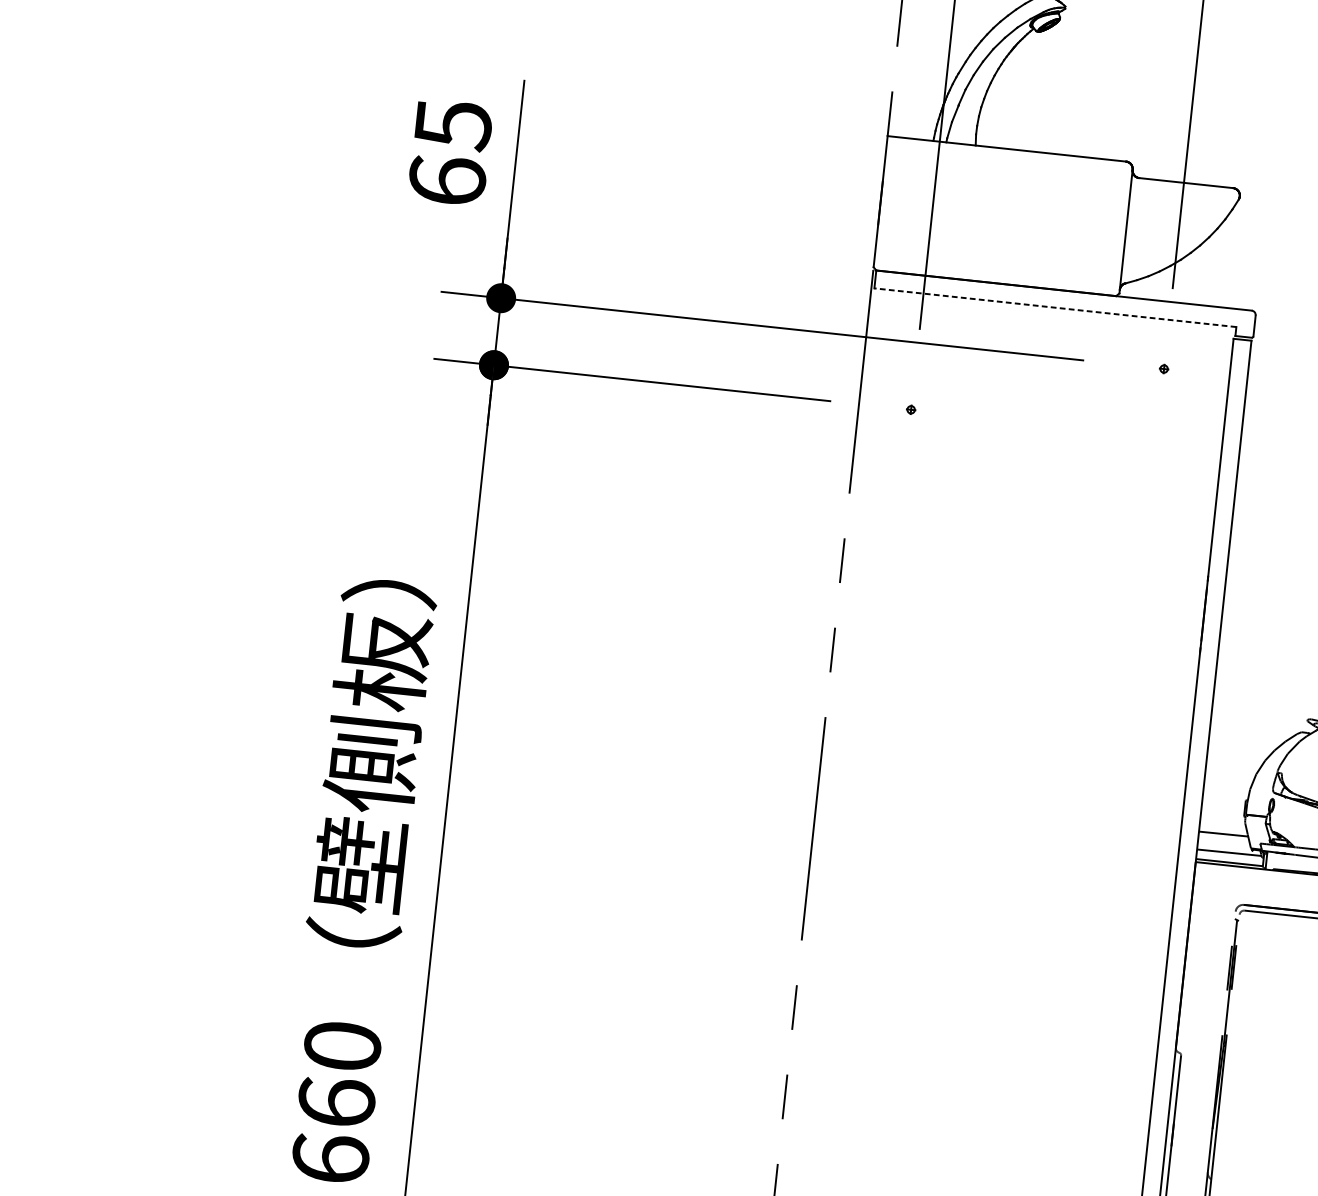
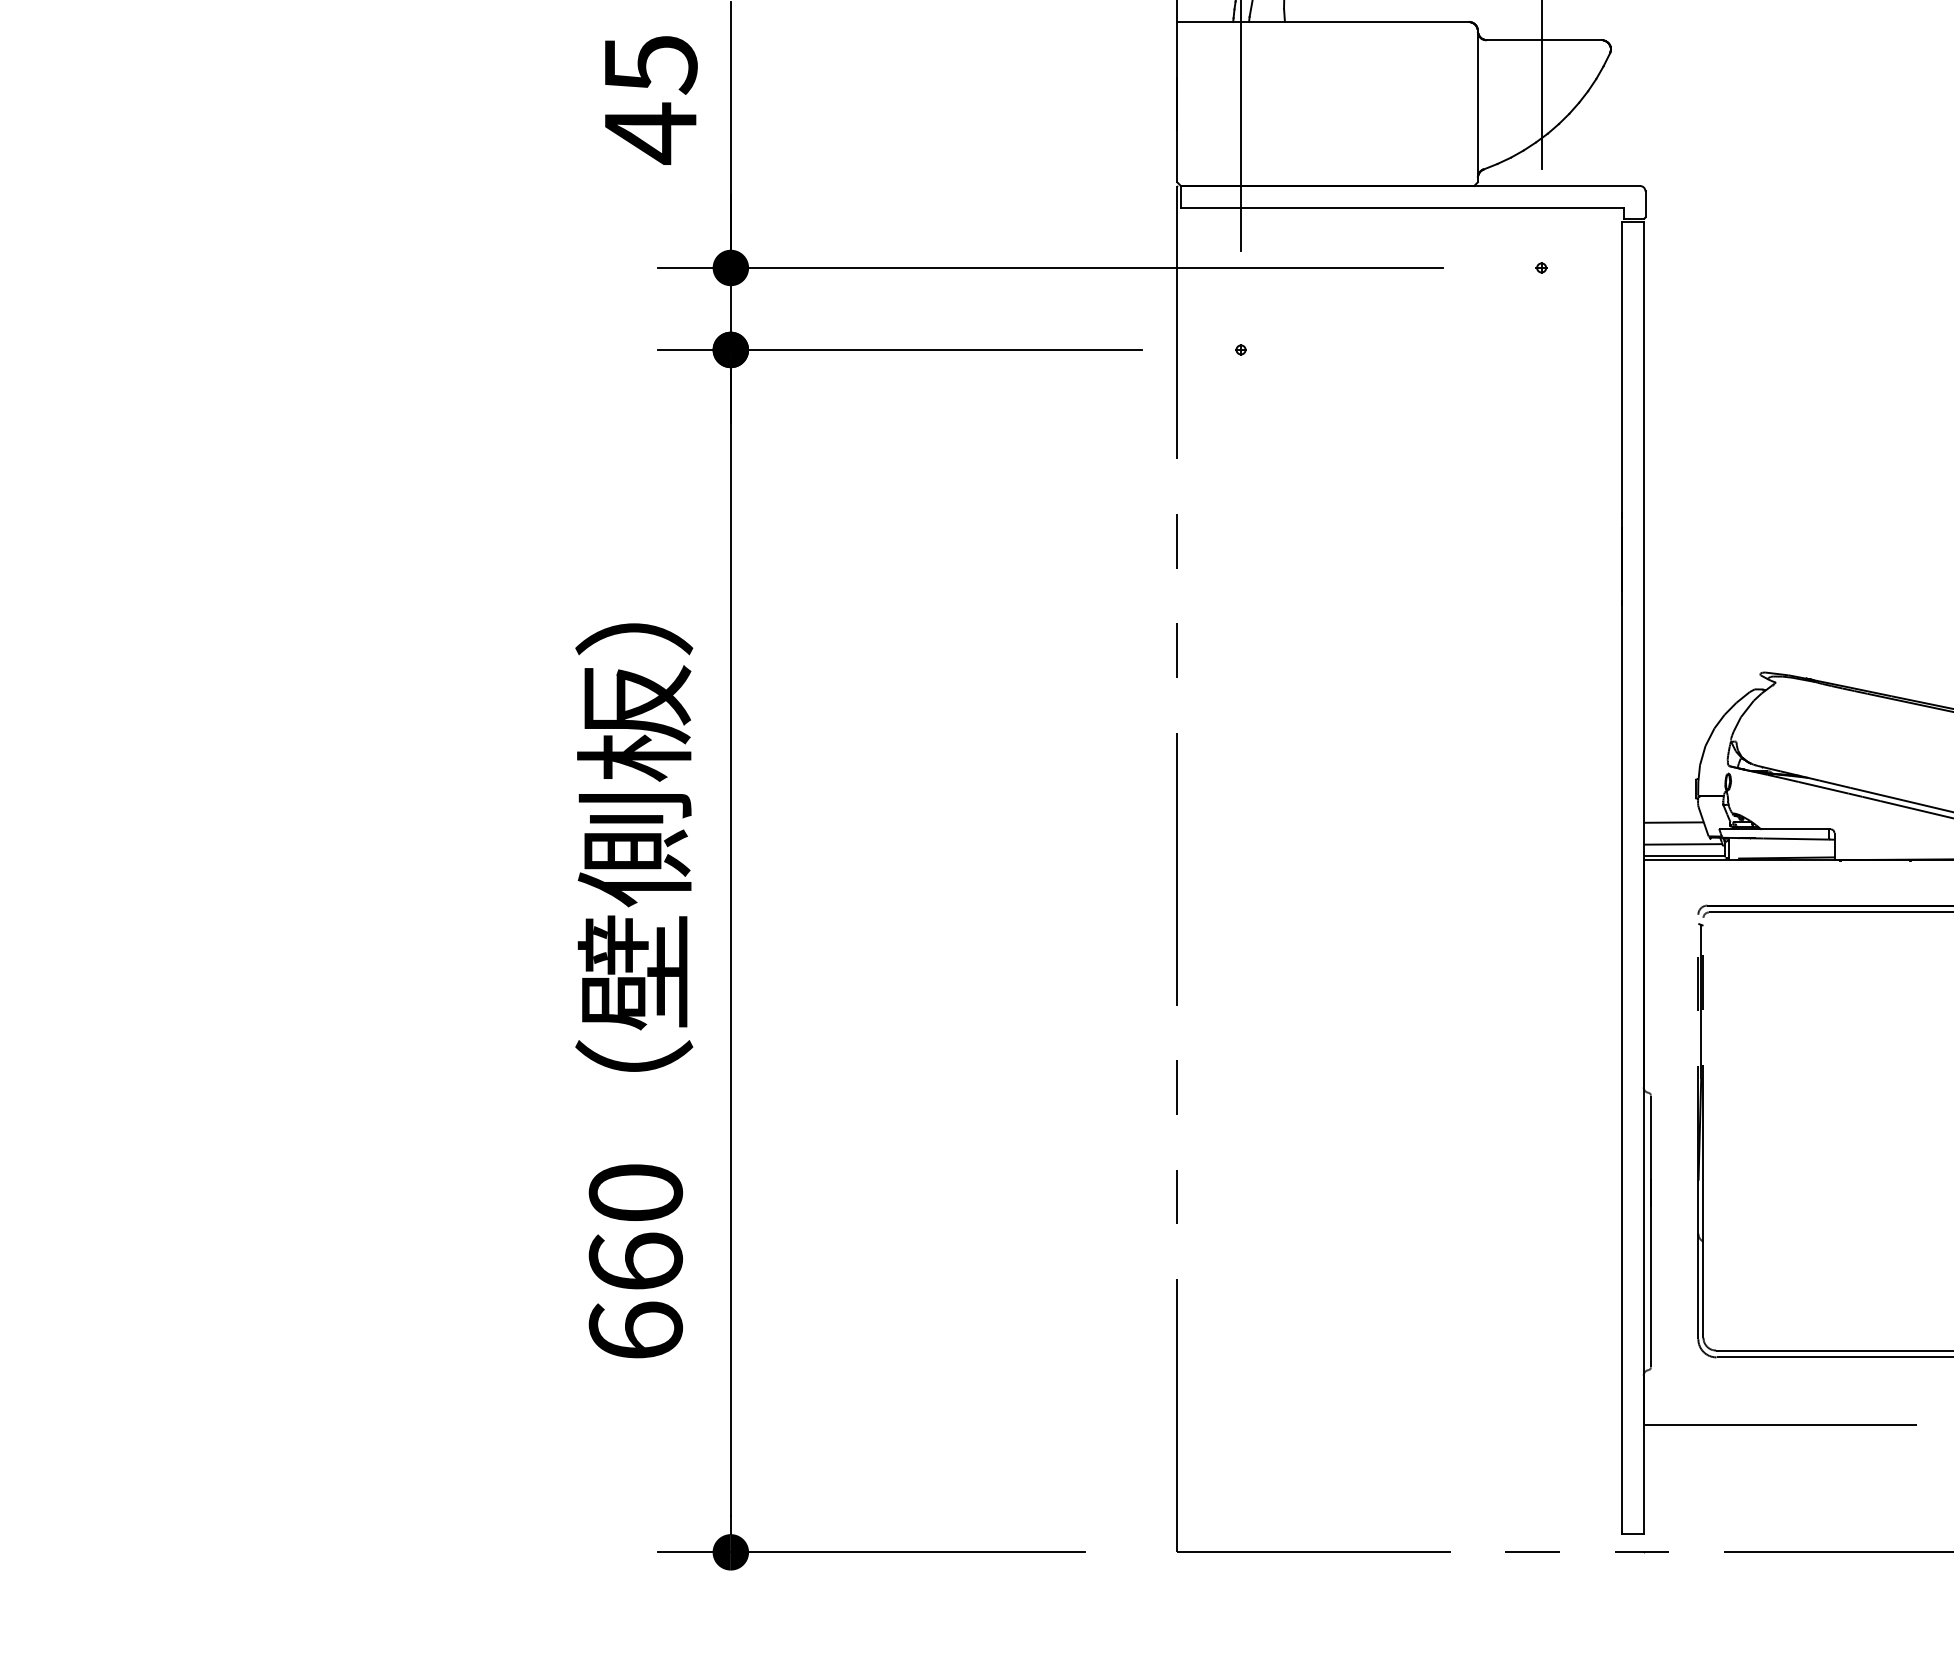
text: (447, 181) -> (650, 133), 65 -> 45
line: (1054, 307) -> (1401, 207), dashed -> solid

